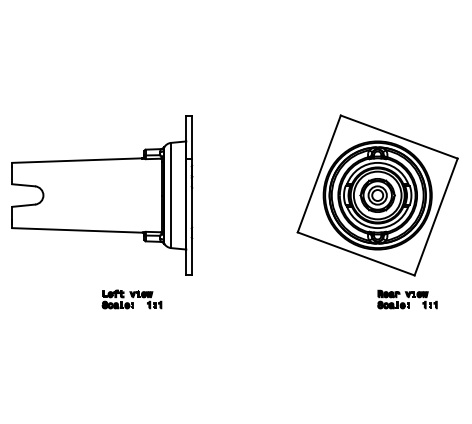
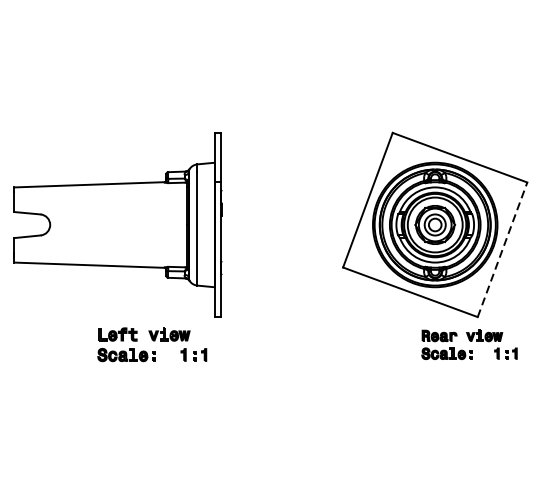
line: (436, 216) -> (502, 249), solid -> dashed
part: (131, 299) -> (151, 344), size x1.6
part: (407, 299) -> (469, 344), size x1.4

